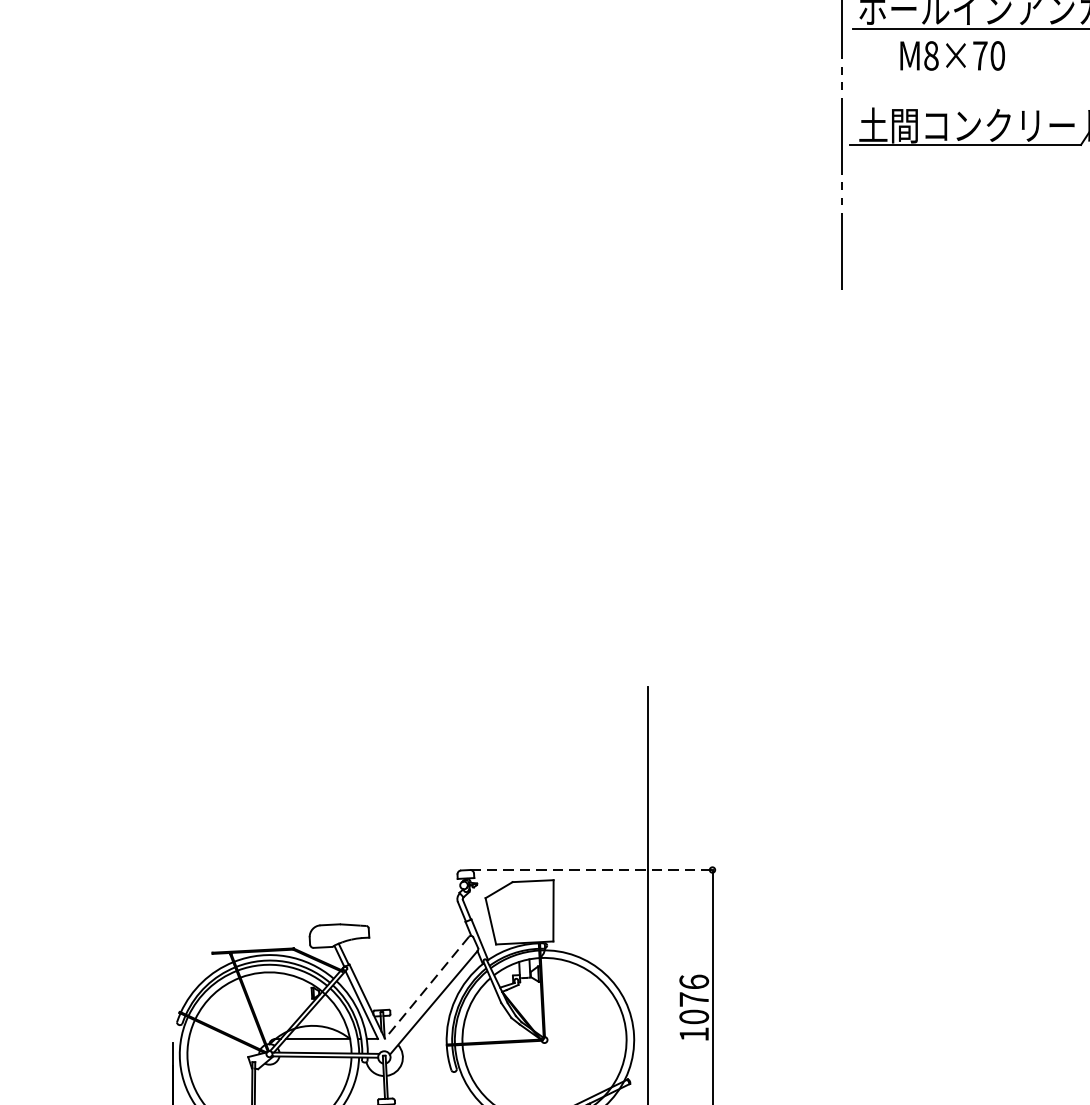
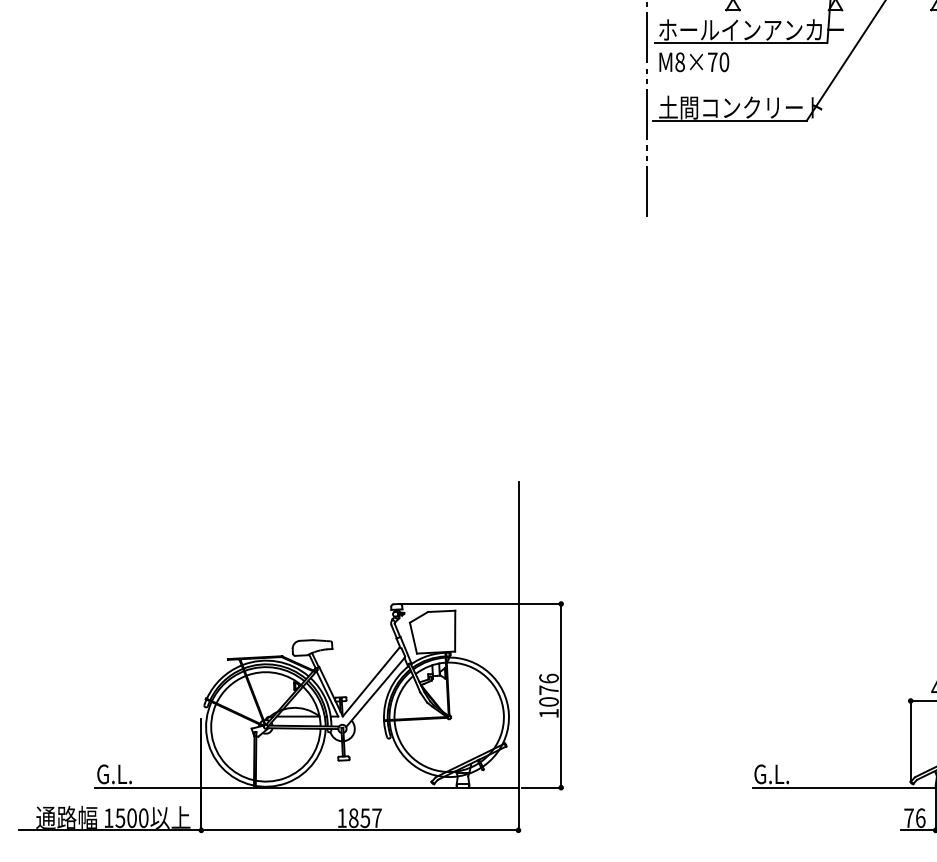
text: (952, 56) -> (694, 62), moved
line: (591, 869) -> (480, 603), dashed -> solid
line: (426, 987) -> (370, 682), dashed -> solid

